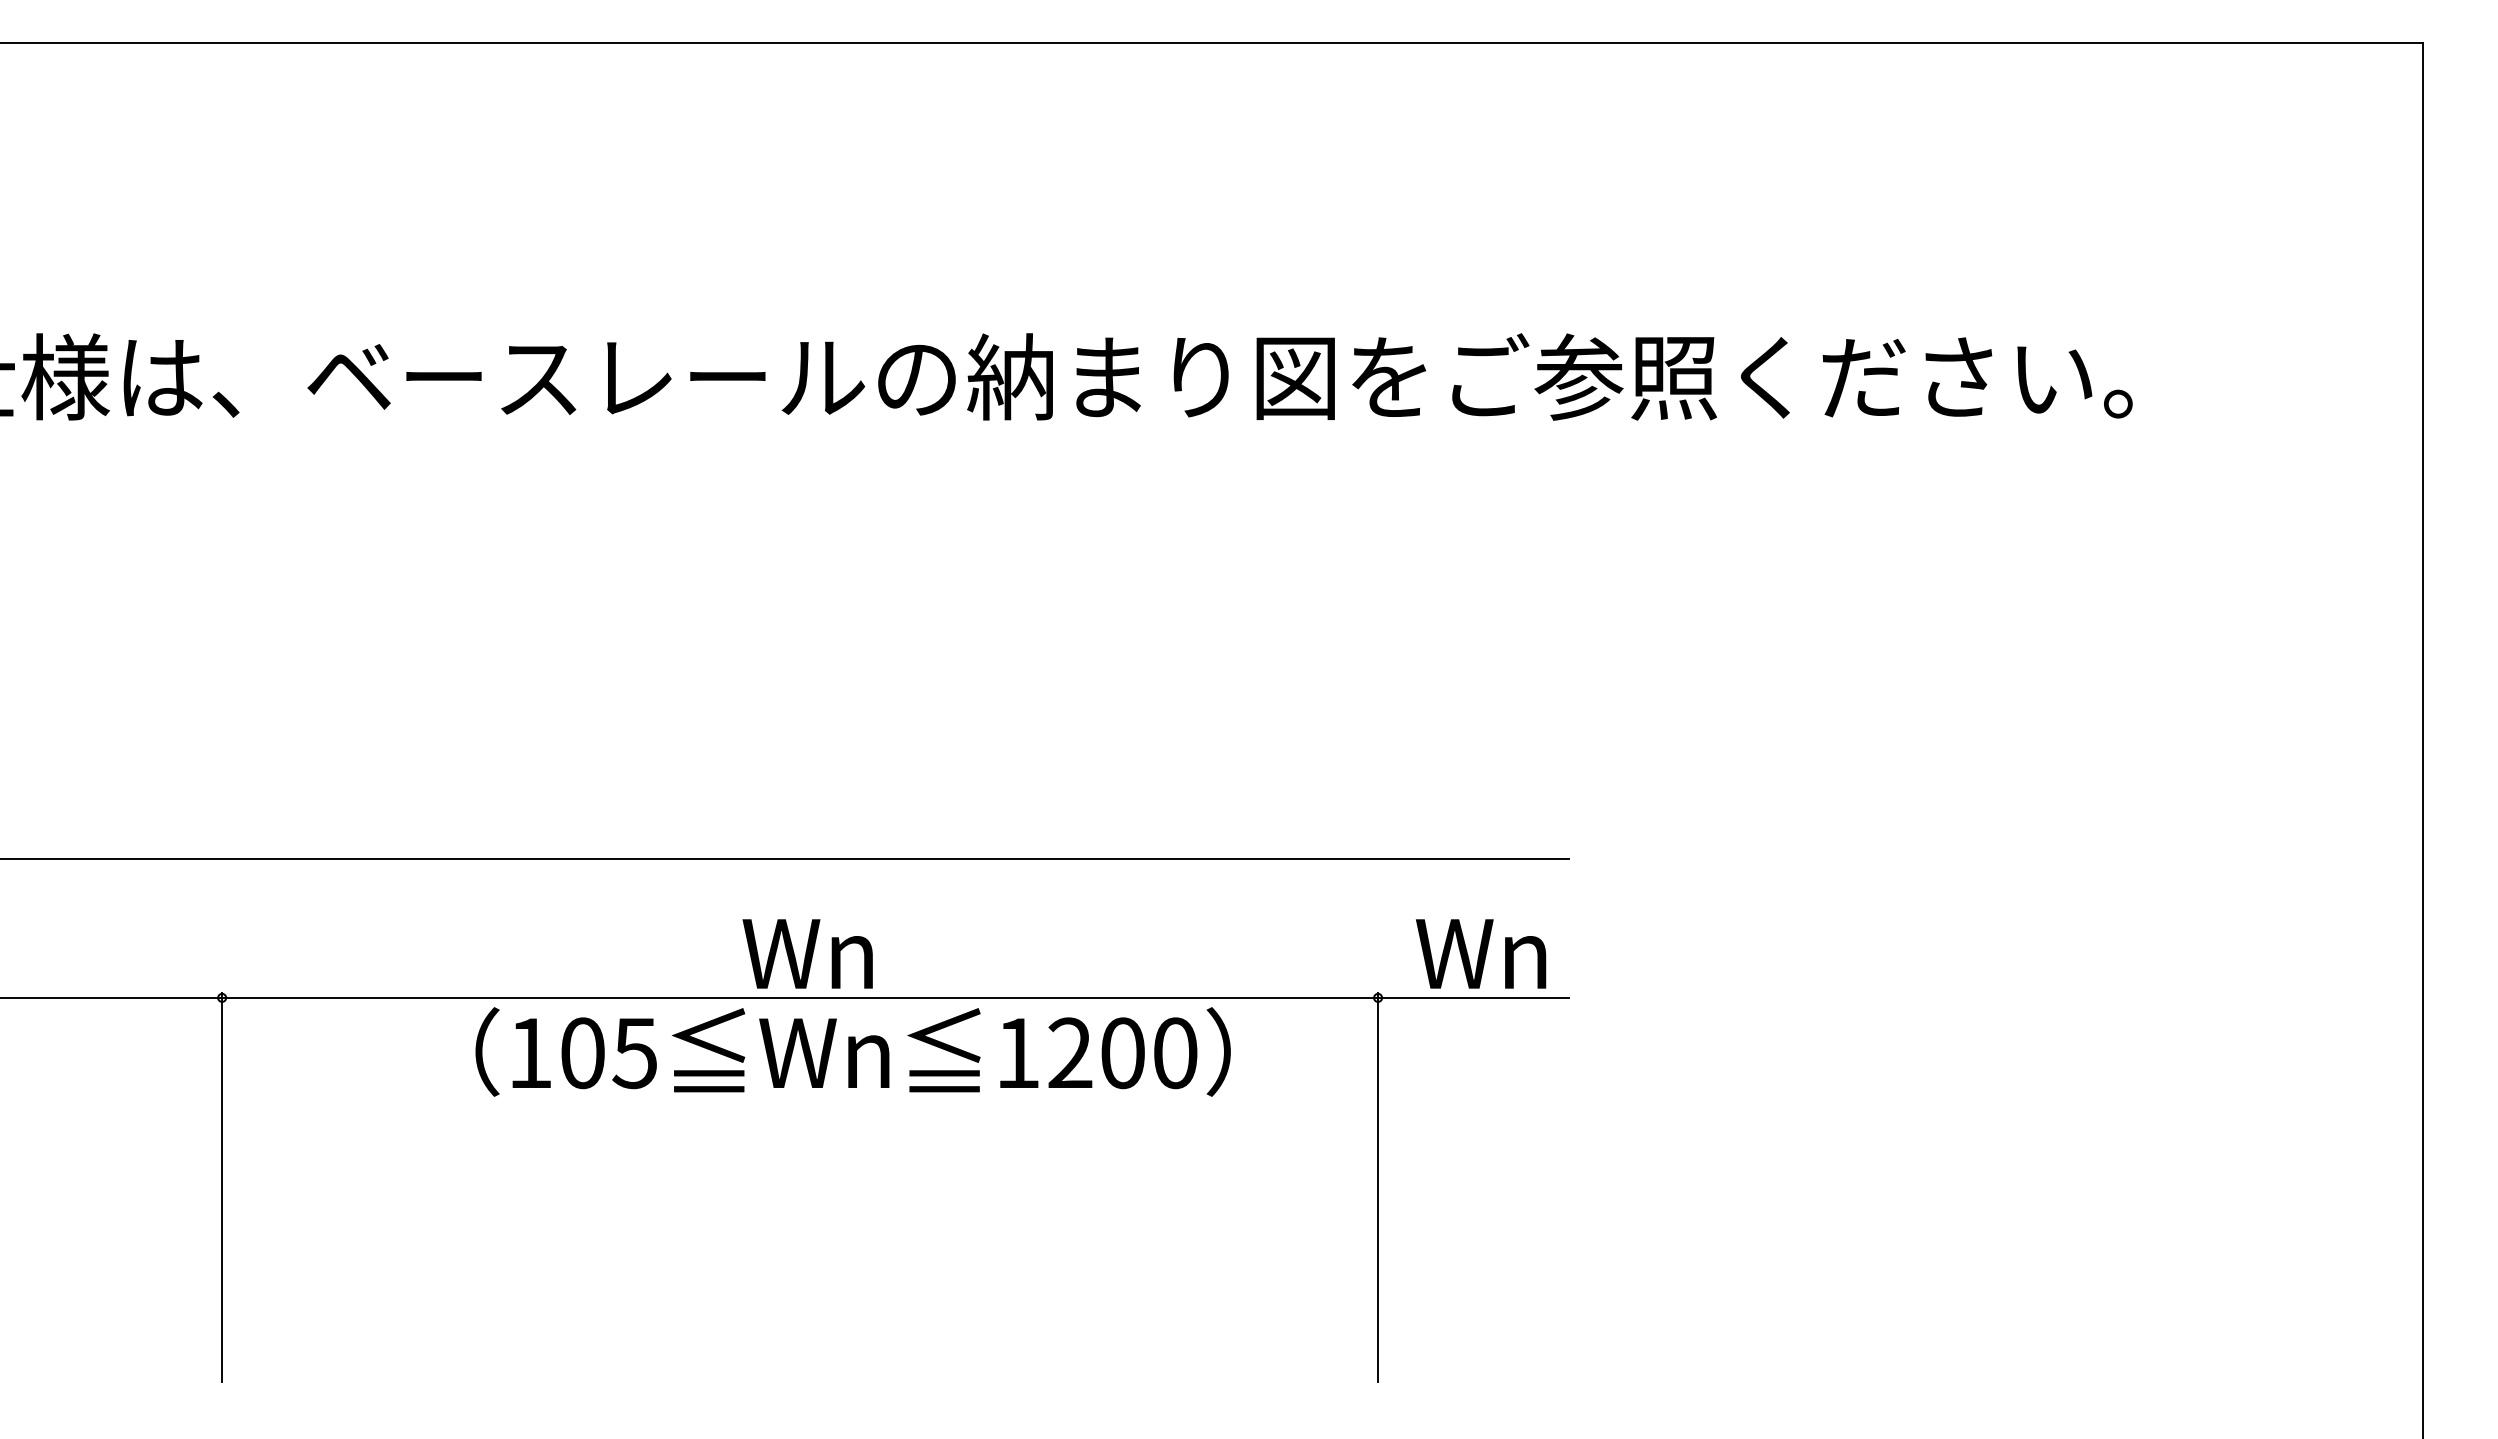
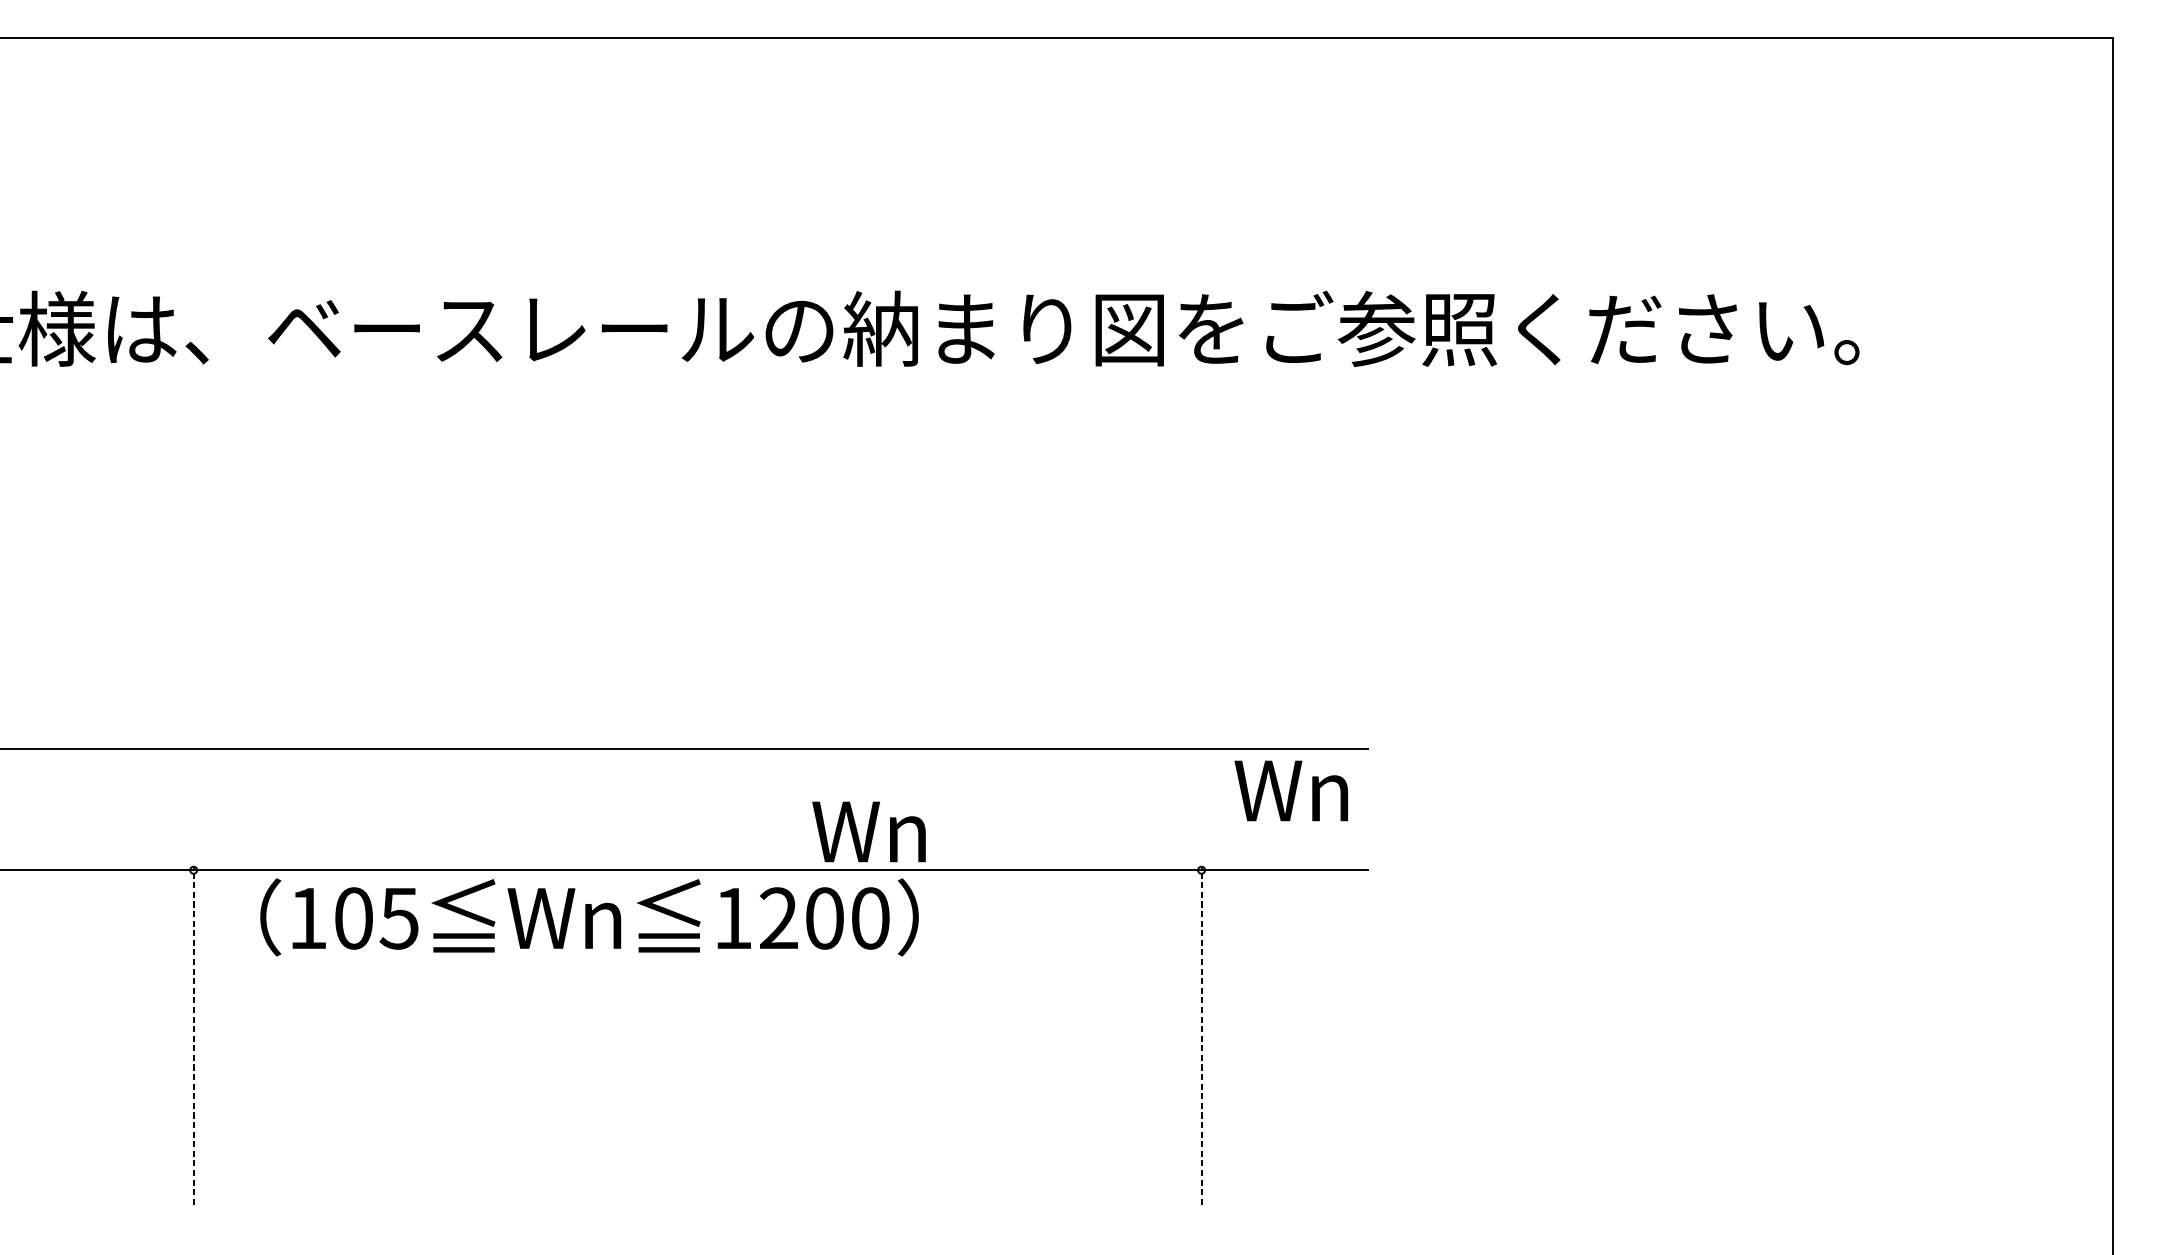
text: (807, 953) -> (868, 831), moved
text: (1481, 953) -> (1291, 790), moved
text: (852, 1051) -> (588, 916), moved
line: (222, 1186) -> (193, 1034), solid -> dashed
line: (1378, 1186) -> (1201, 1034), solid -> dashed

